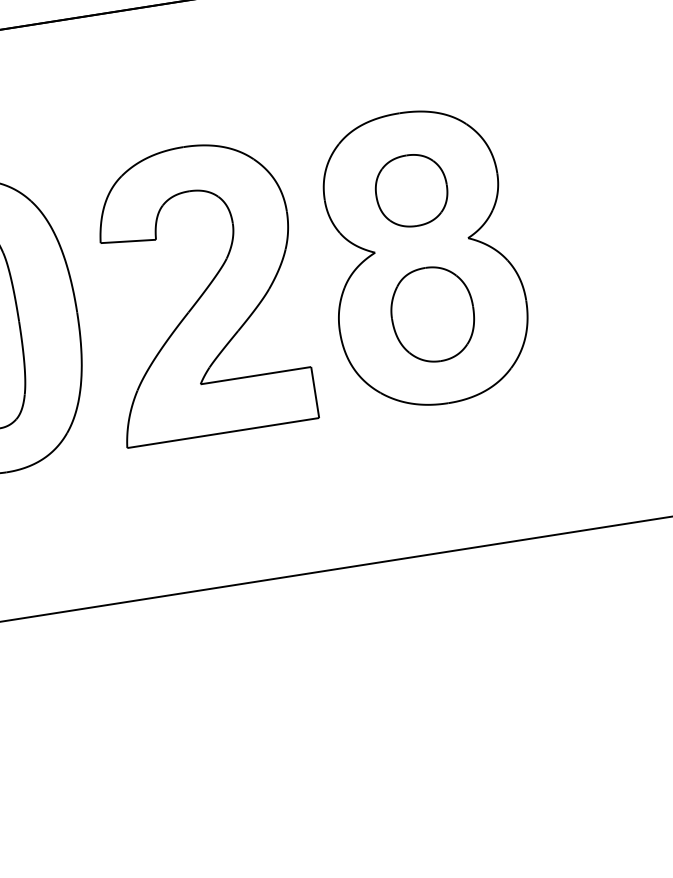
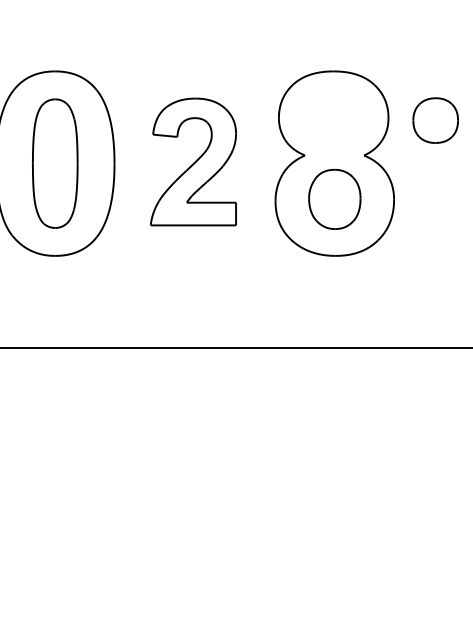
part: (411, 190) -> (435, 120), moved
part: (201, 289) -> (193, 161), size x0.7

